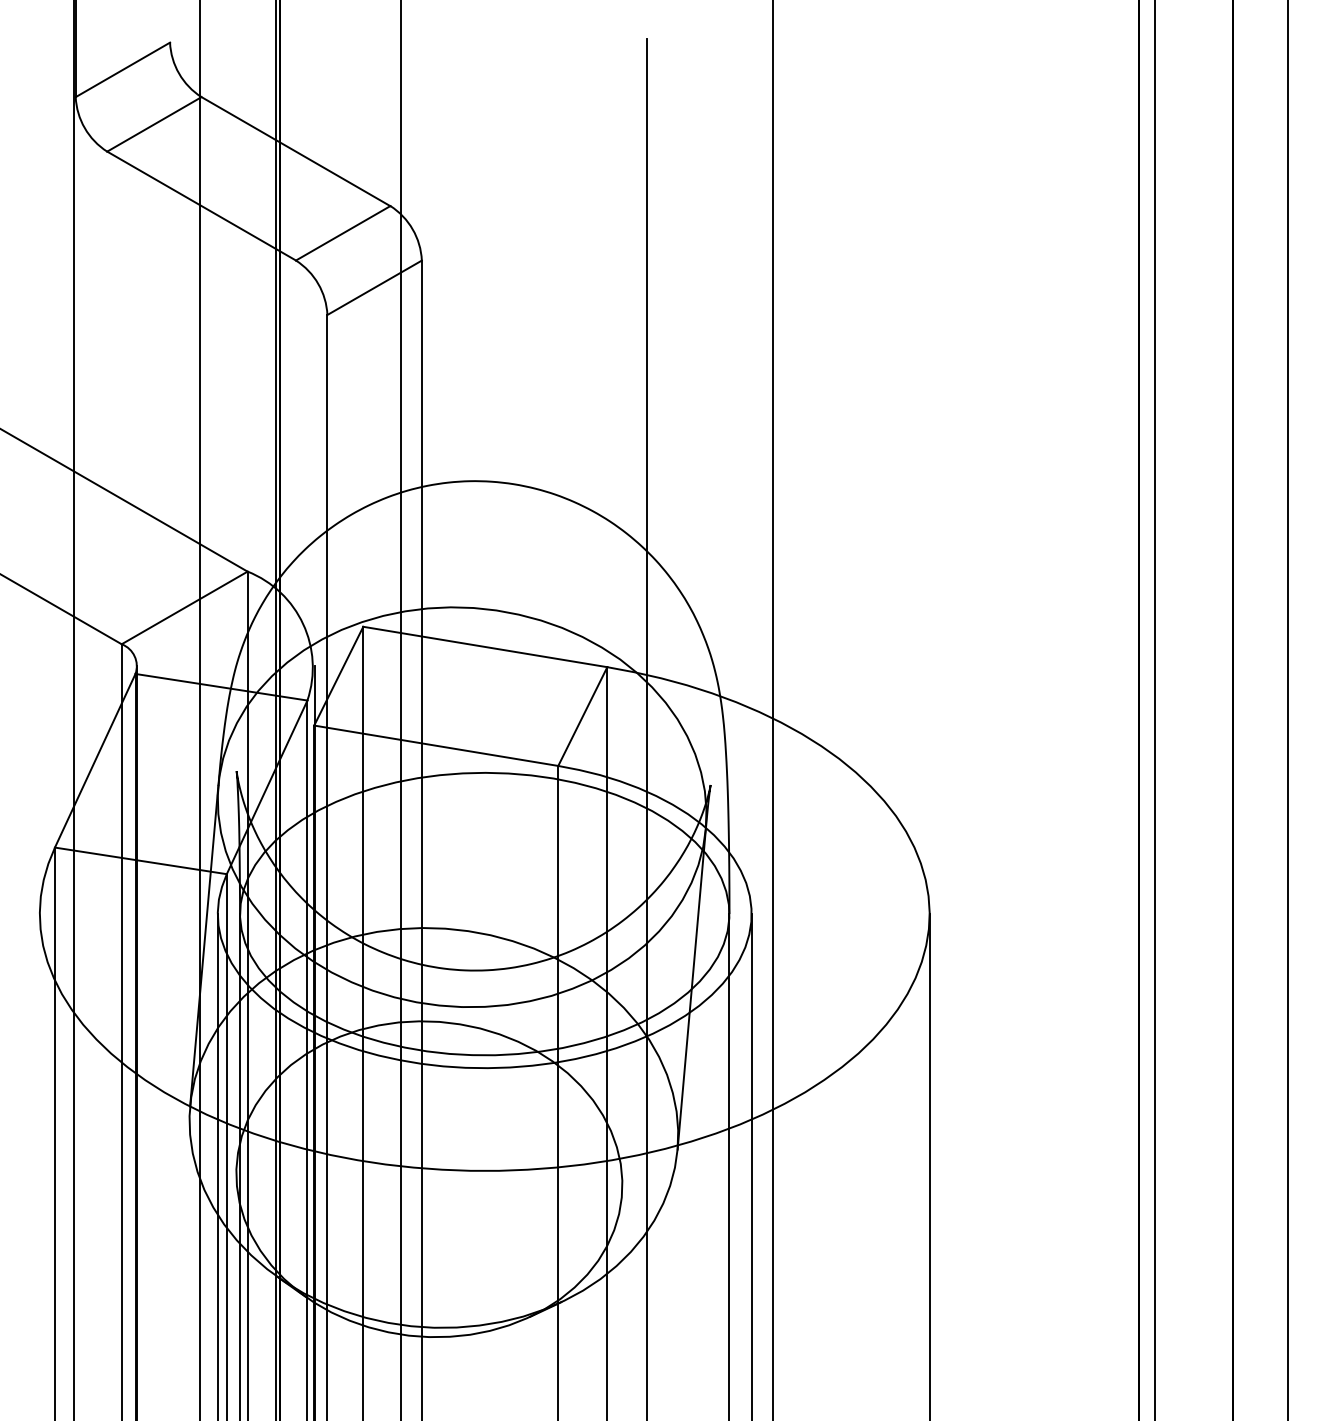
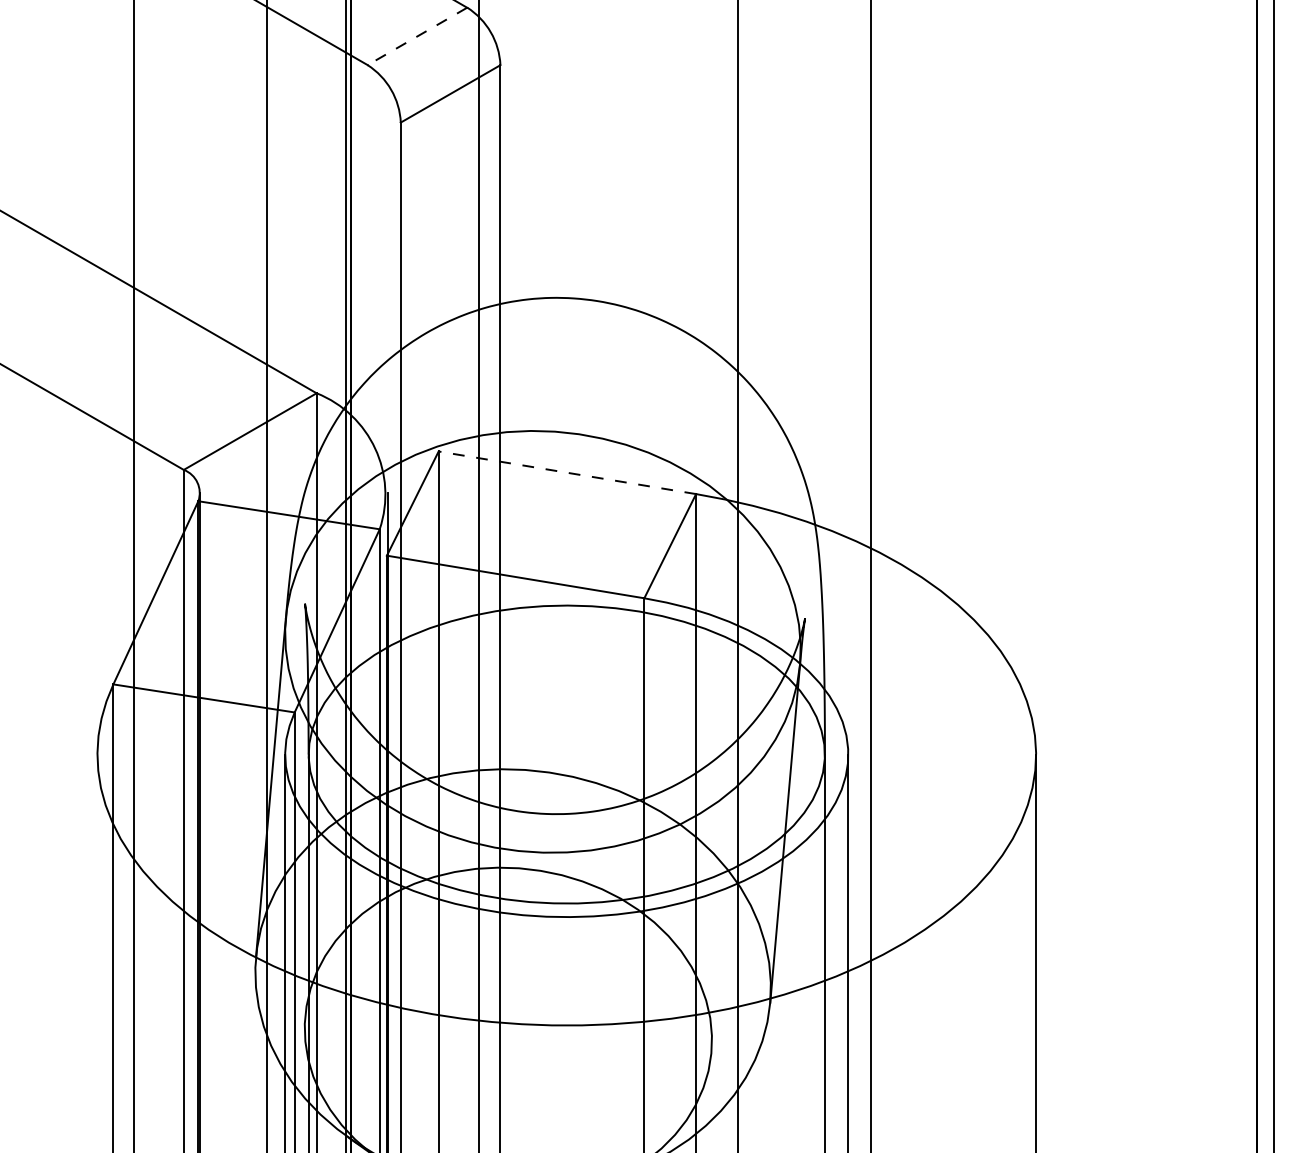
line: (342, 233) -> (416, 36), solid -> dashed
line: (485, 646) -> (567, 472), solid -> dashed

